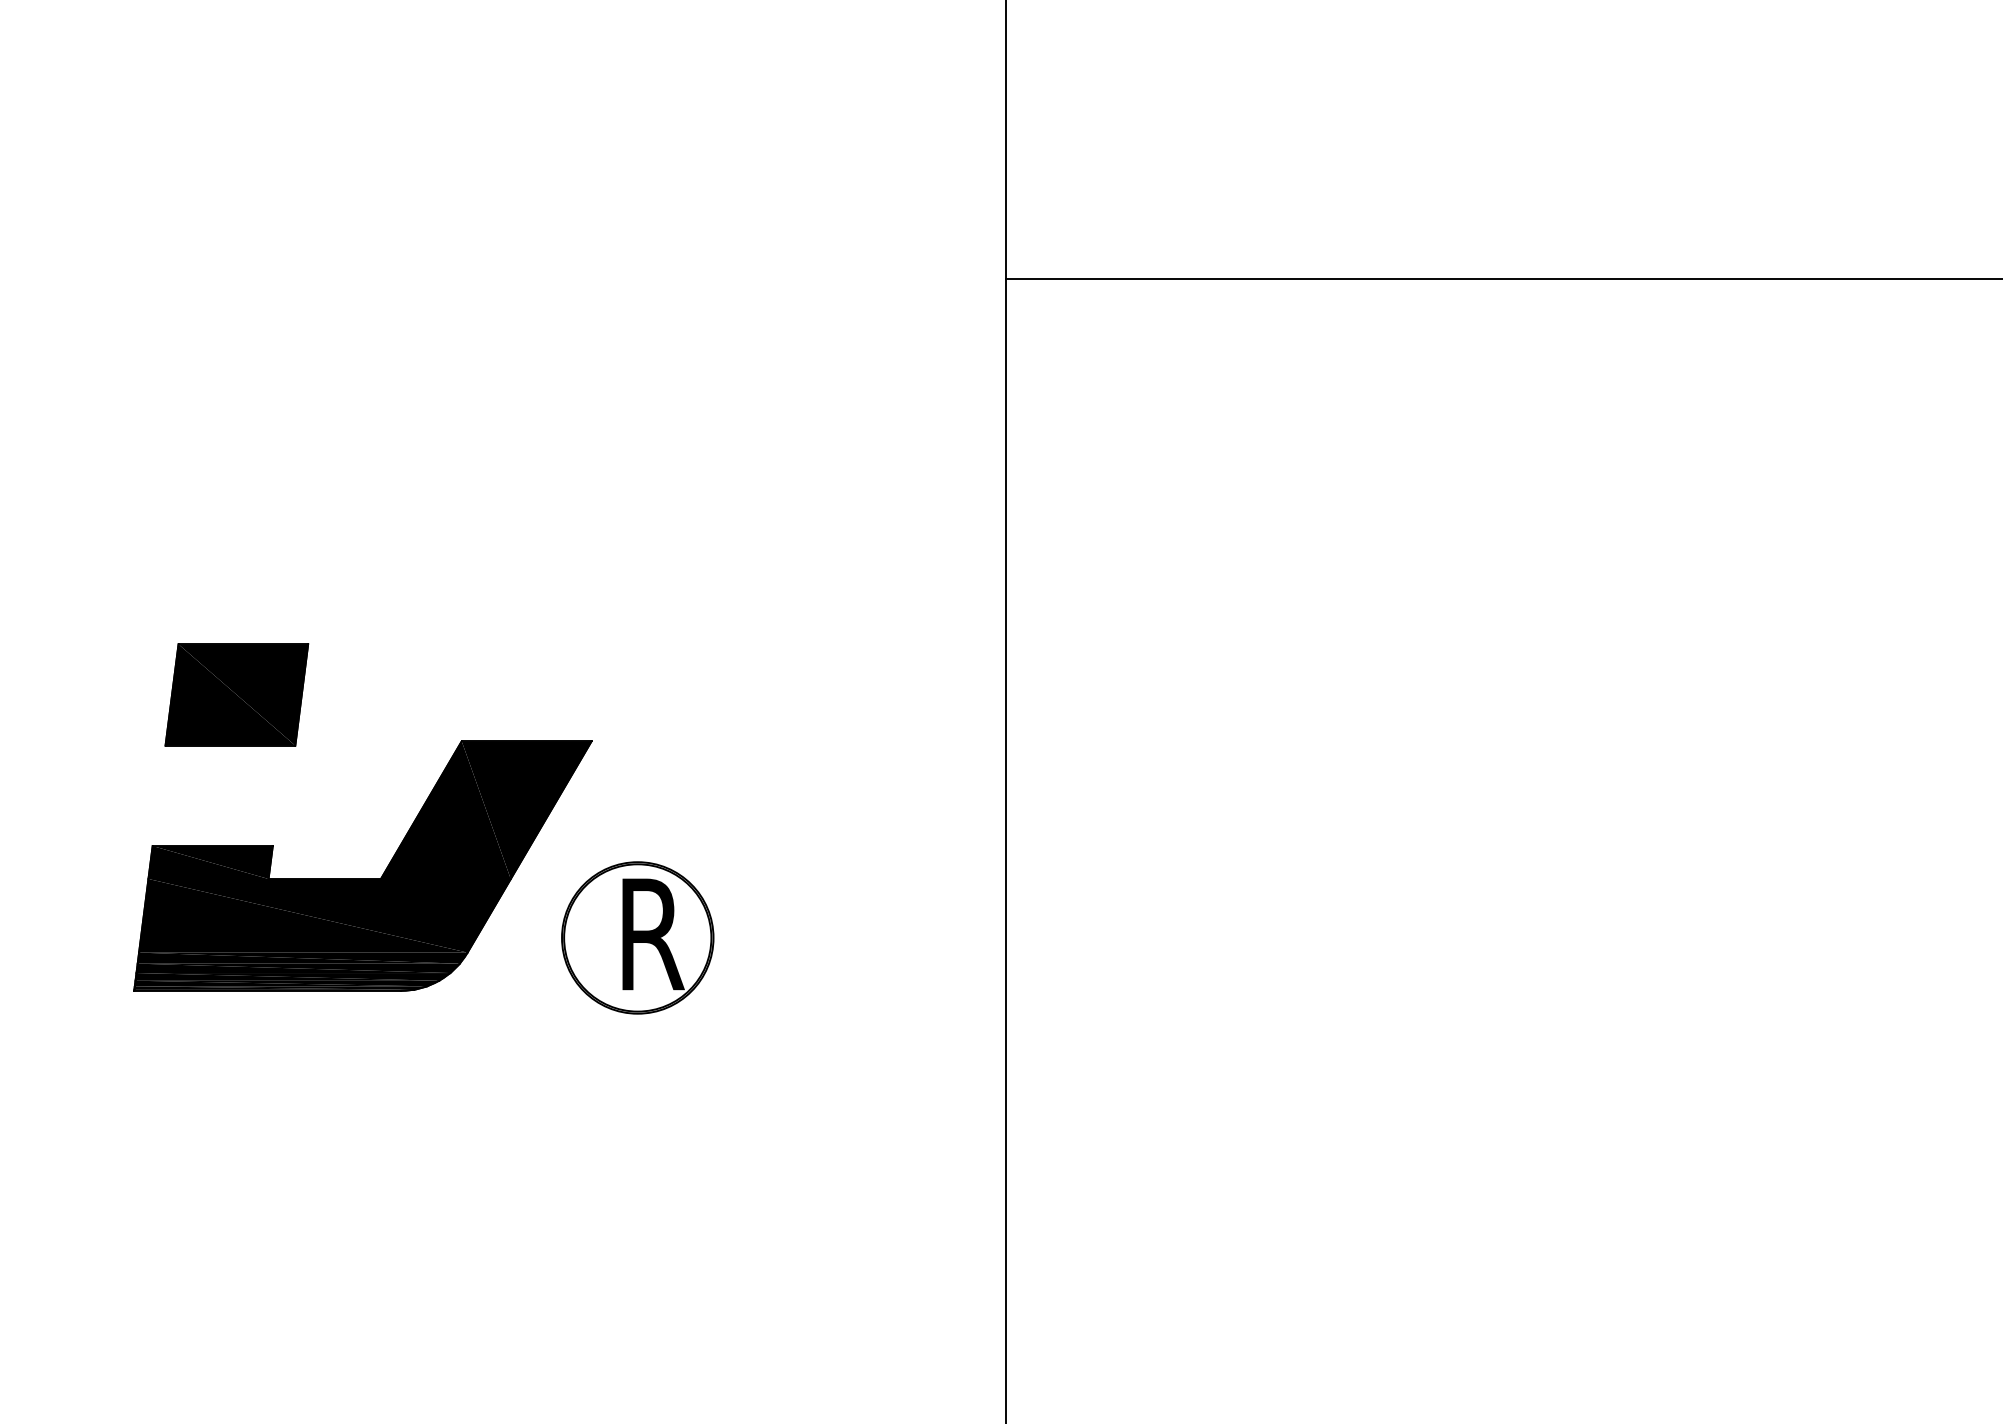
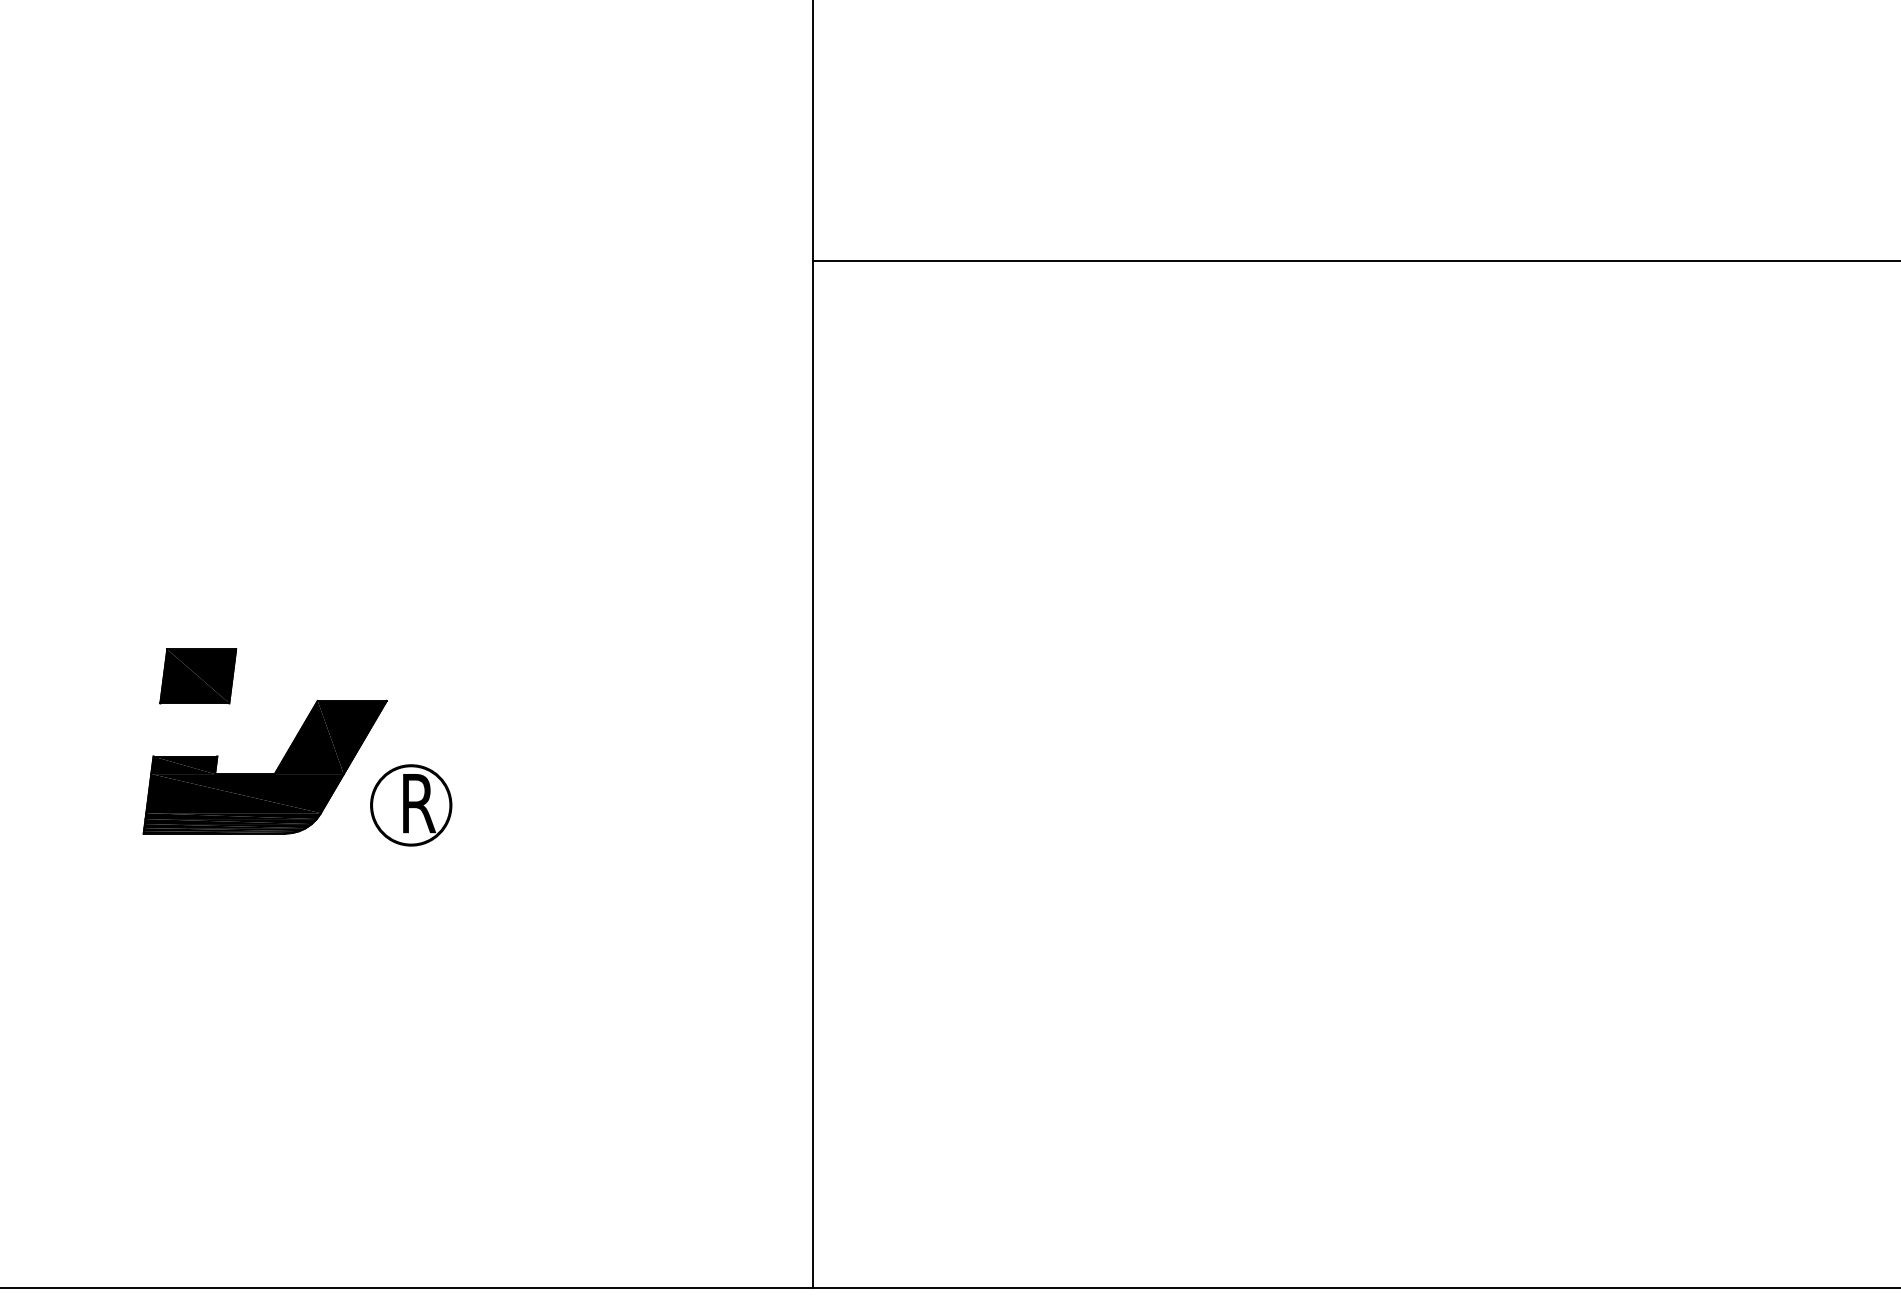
part: (423, 828) -> (297, 747), size x0.6

